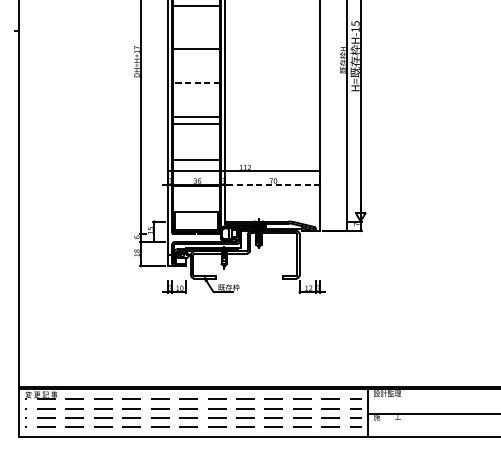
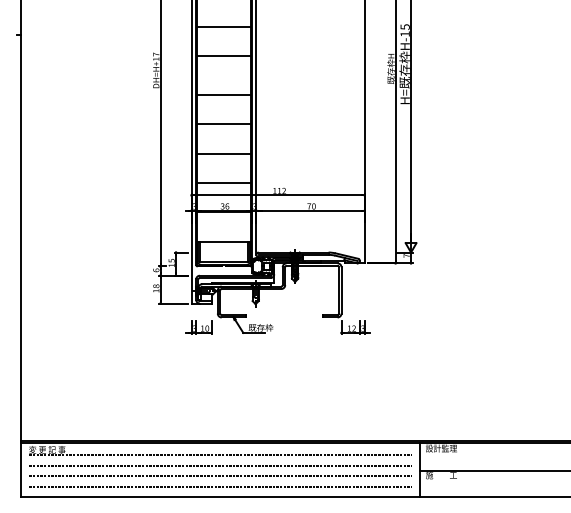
line: (196, 5) -> (223, 26), moved
line: (196, 82) -> (223, 94), dashed -> solid
line: (196, 117) -> (223, 153), moved
line: (196, 124) -> (223, 124), moved
line: (273, 184) -> (311, 210), dashed -> solid

